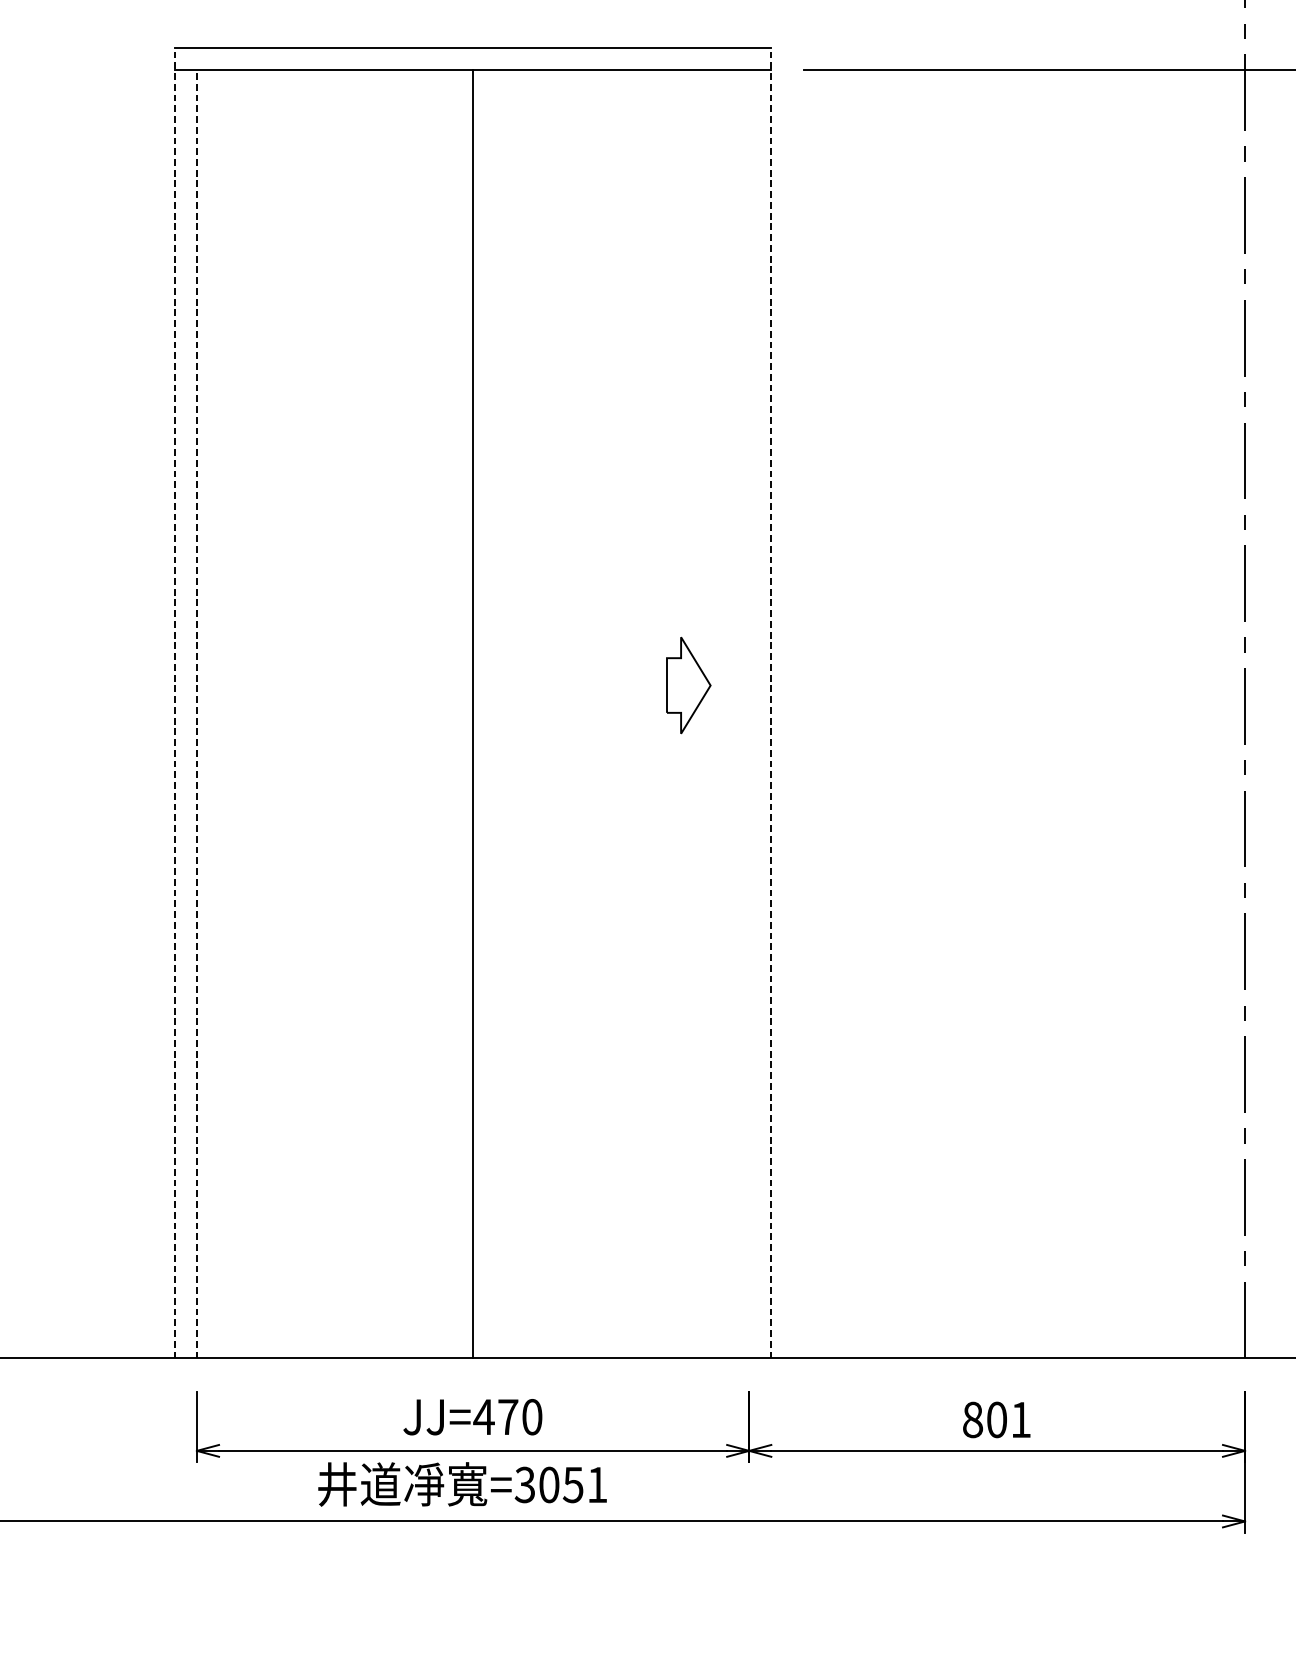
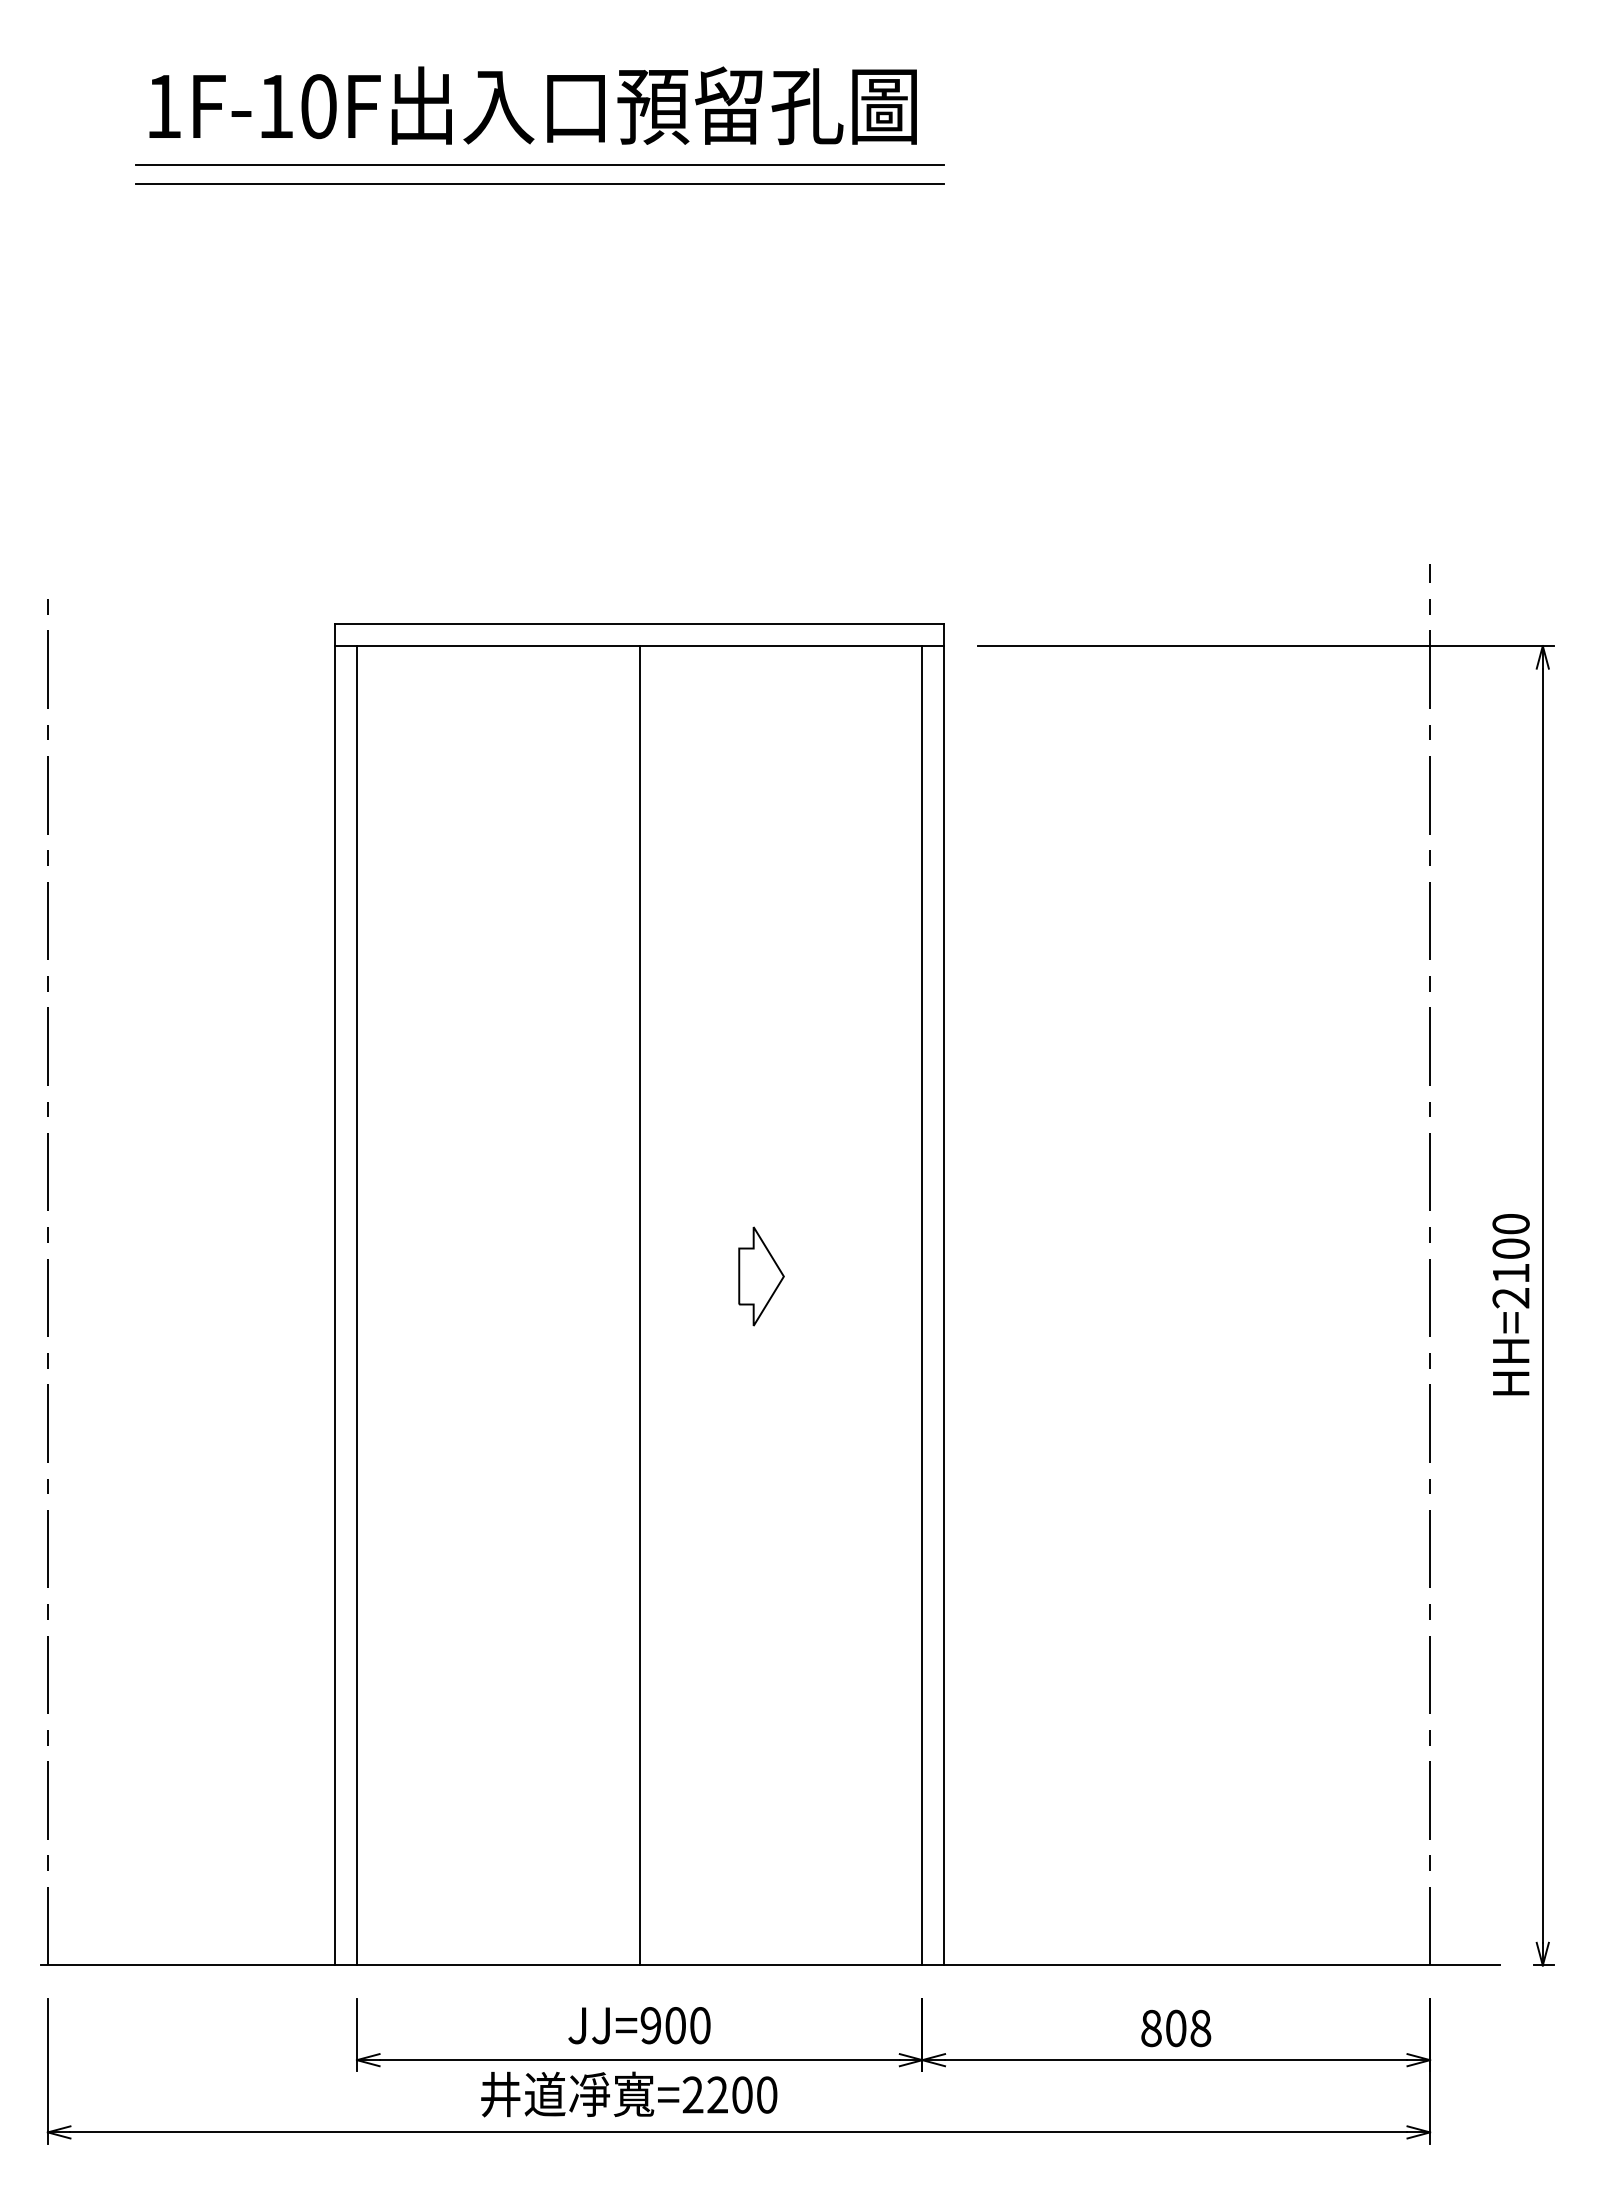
part: (688, 685) -> (761, 1276), moved
line: (175, 703) -> (335, 1294), dashed -> solid
line: (770, 703) -> (944, 1294), dashed -> solid
line: (196, 713) -> (356, 1305), dashed -> solid
line: (749, 713) -> (922, 1305), added
text: (495, 1417) -> (662, 2025), JJ=470 -> JJ=900
text: (1020, 1419) -> (1200, 2028), 801 -> 808
text: (560, 1484) -> (729, 2094), 3051 -> 2200

